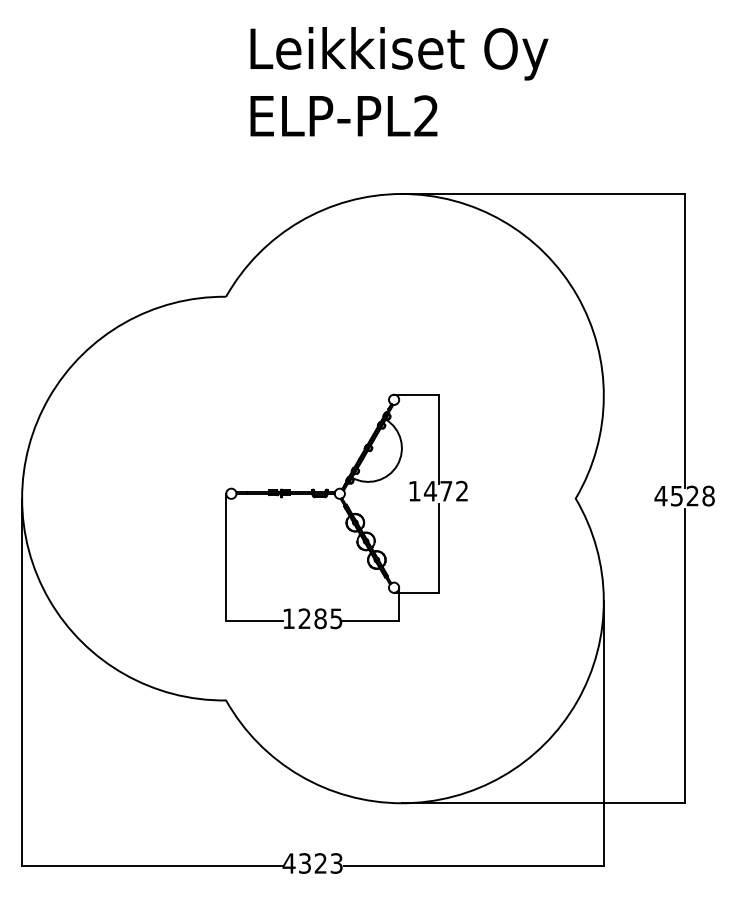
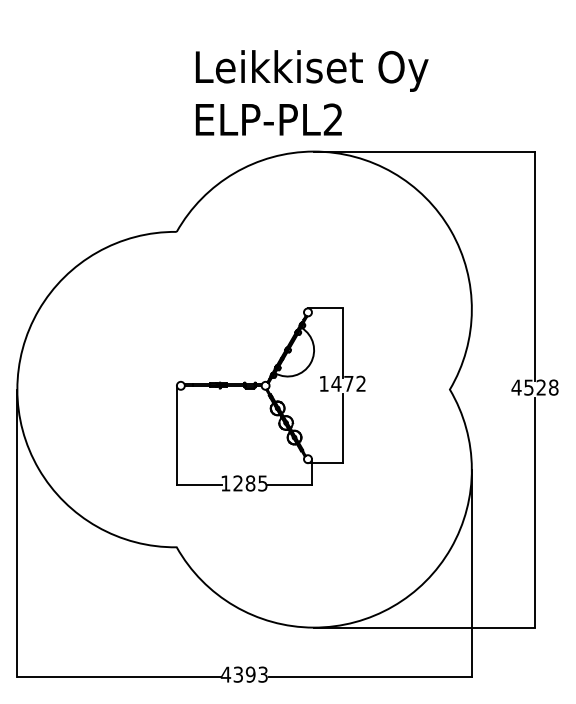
text: (398, 81) -> (311, 92), moved
text: (320, 863) -> (250, 674), 4323 -> 4393

